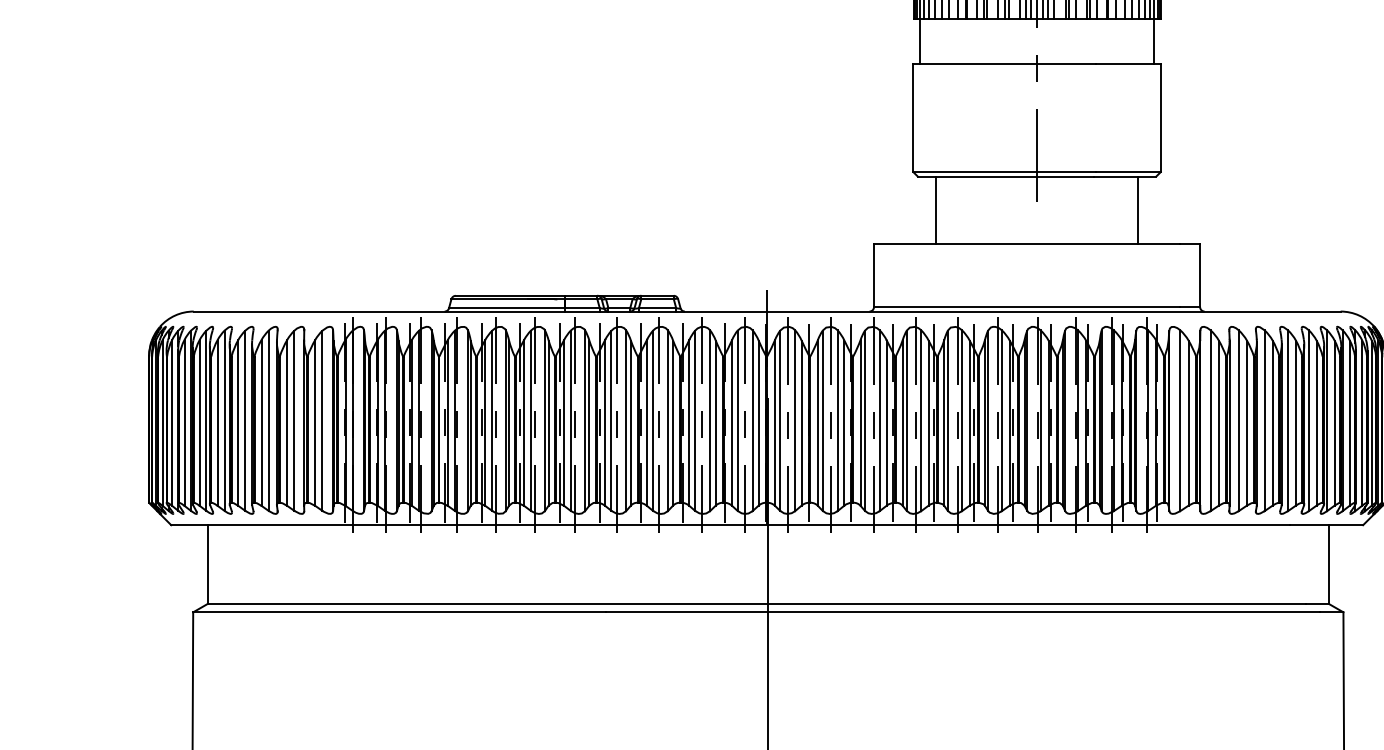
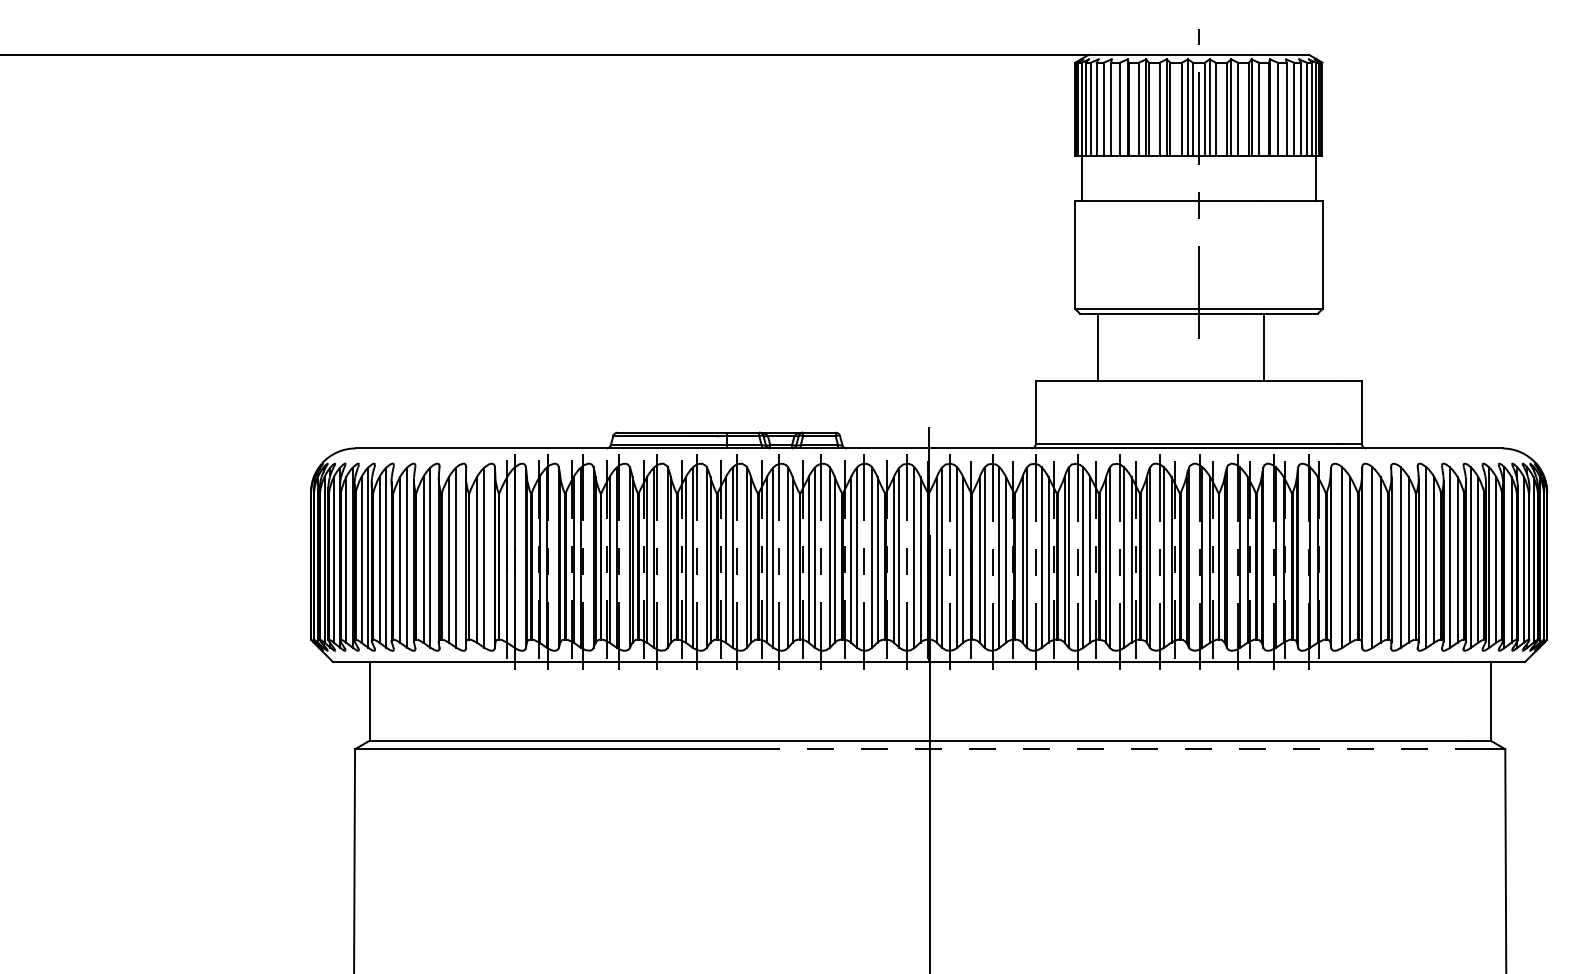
line: (1138, 209) -> (1264, 346), moved
line: (963, 612) -> (1125, 749), solid -> dashed

